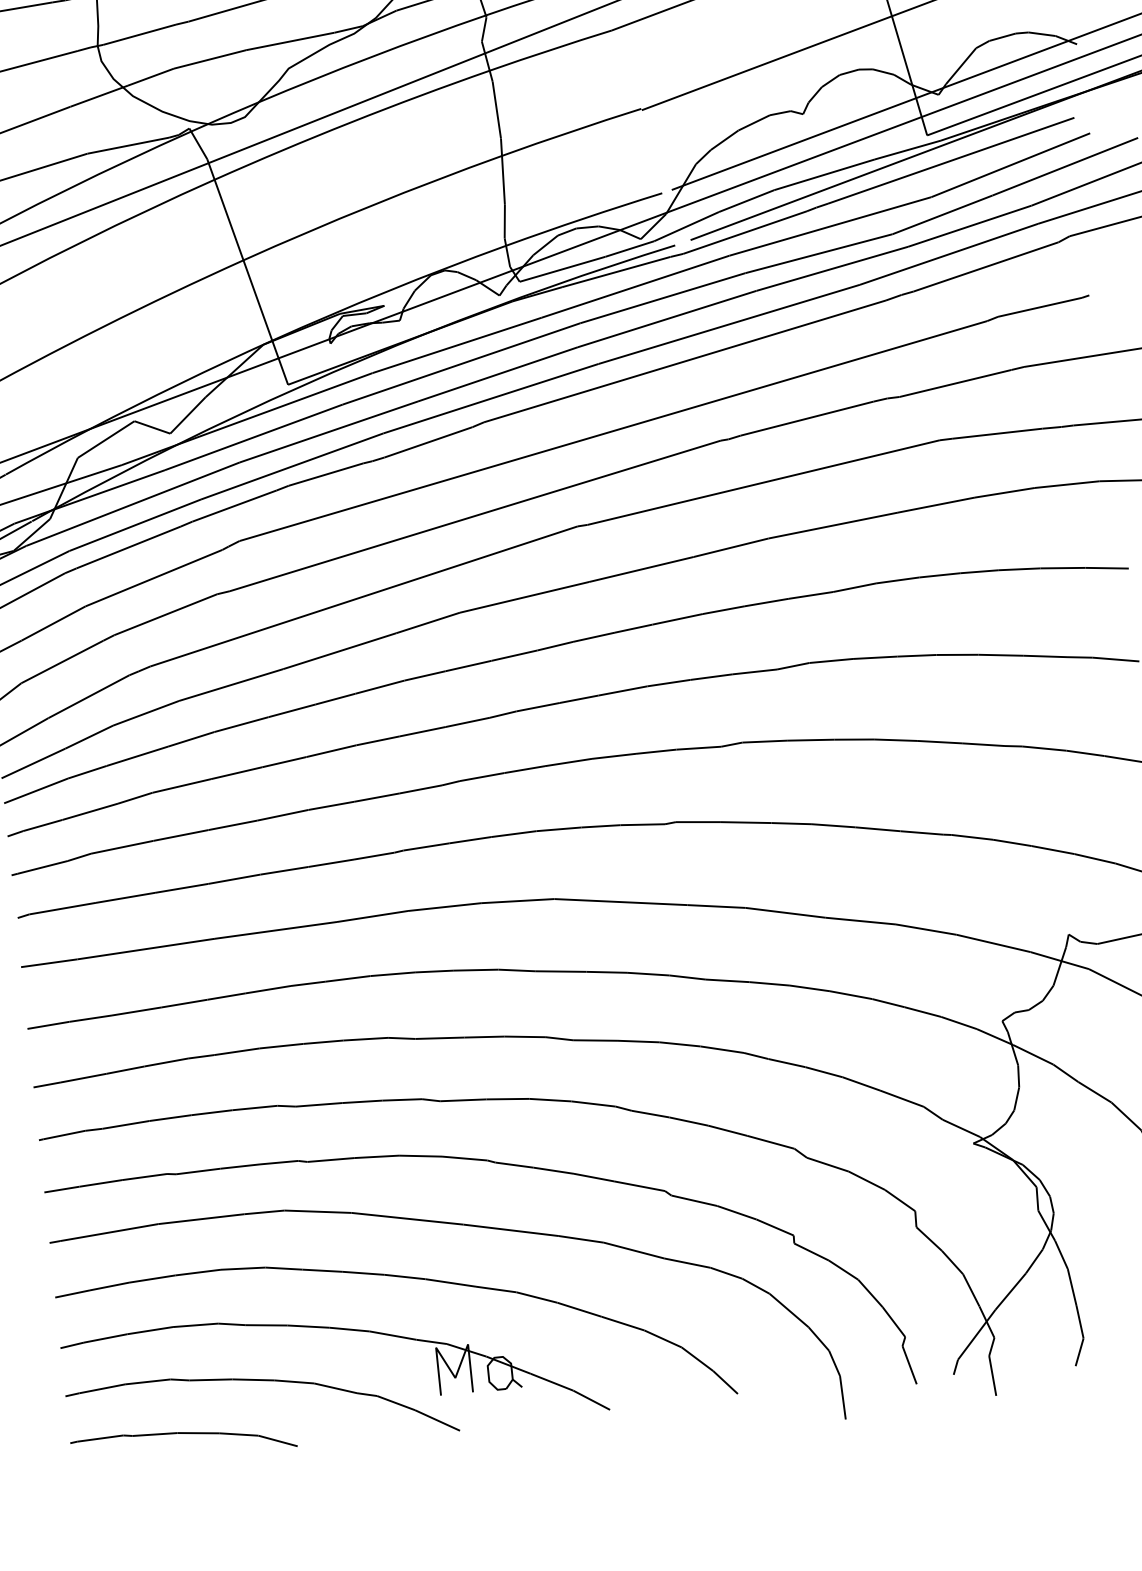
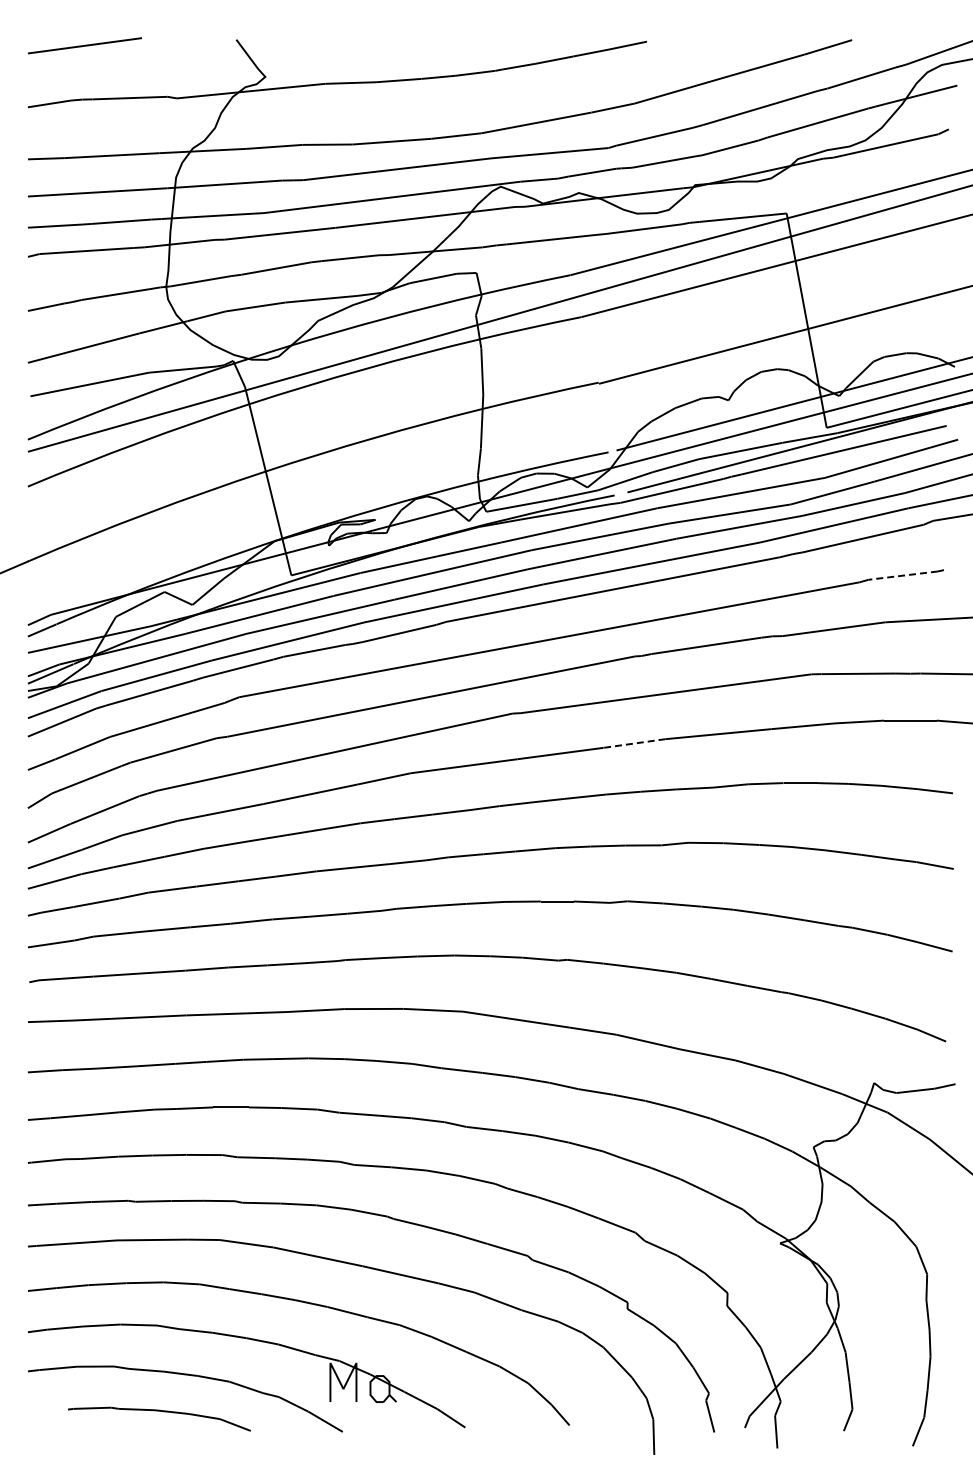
line: (1040, 307) -> (903, 575), solid -> dashed
line: (731, 547) -> (634, 743), solid -> dashed
part: (183, 1434) -> (159, 1411), moved

